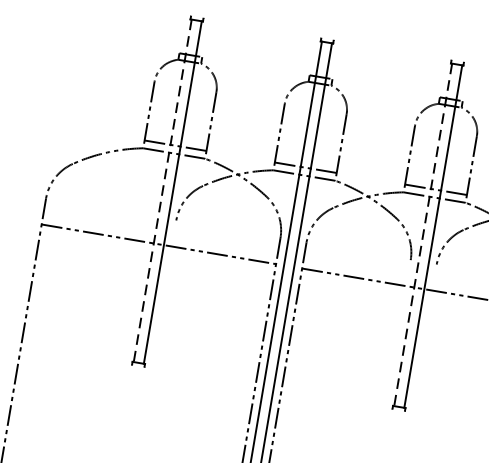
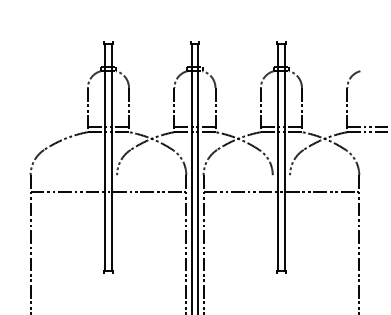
line: (163, 190) -> (105, 157), dashed -> solid
line: (423, 235) -> (278, 157), dashed -> solid

